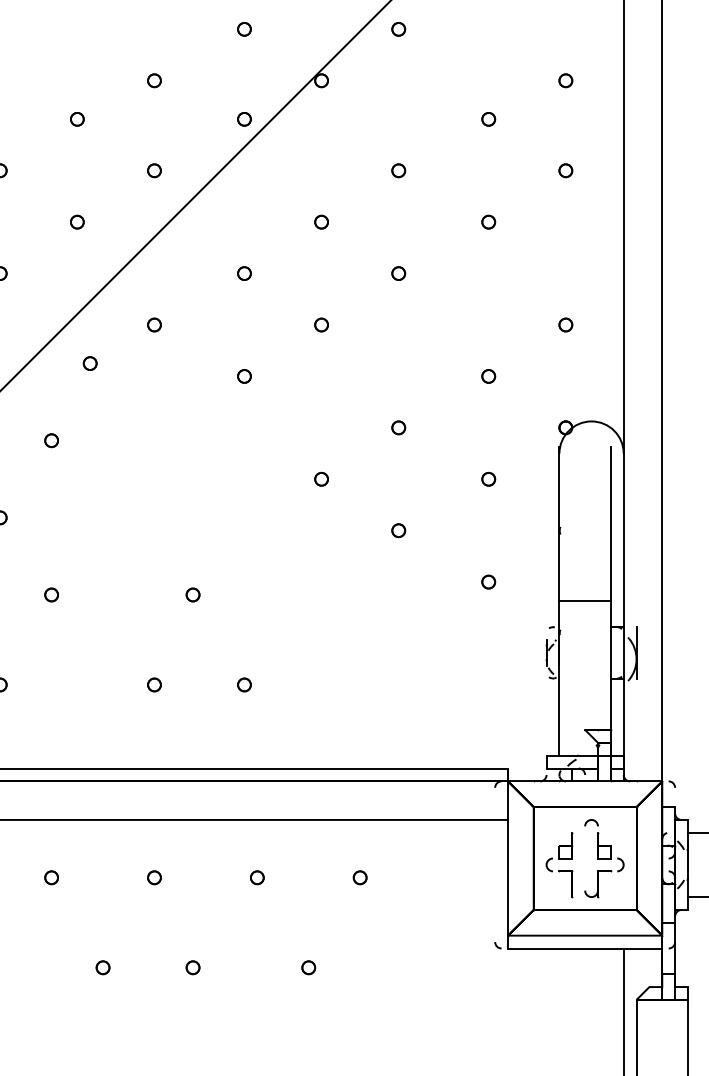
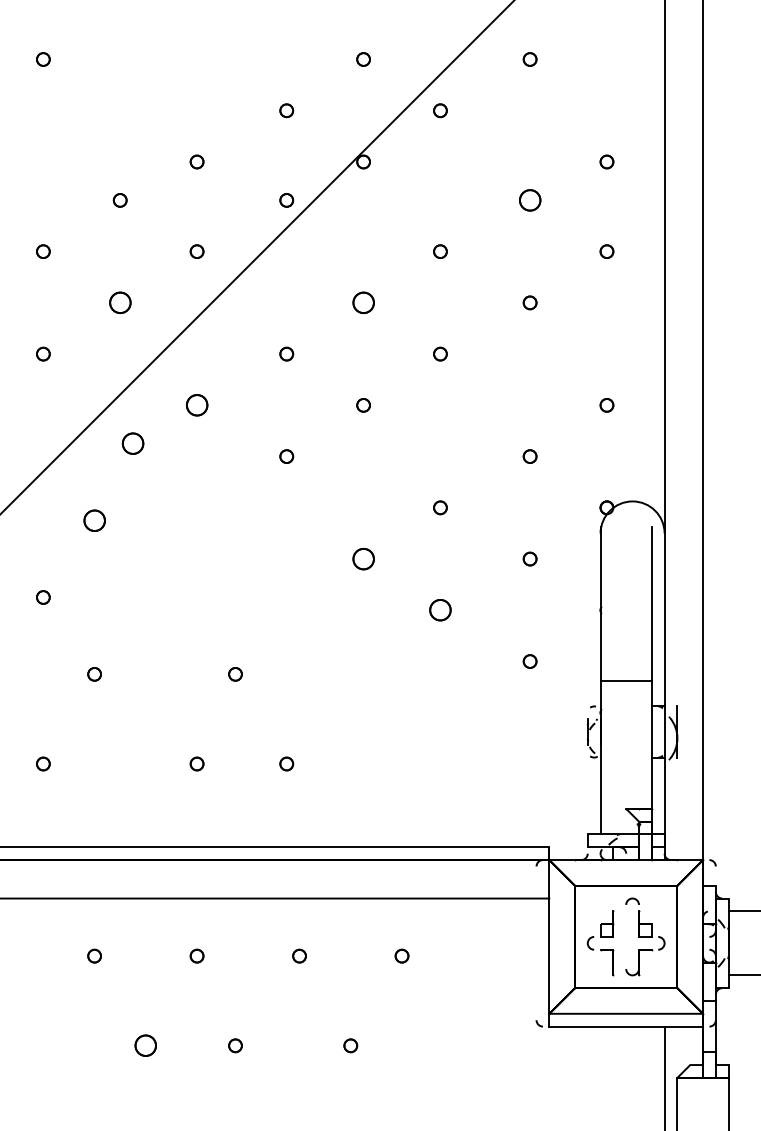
part: (488, 119) -> (529, 200), size x1.6
part: (76, 221) -> (119, 302), size x1.6
part: (321, 221) -> (363, 302), size x1.6
part: (153, 325) -> (196, 405), size x1.6
part: (89, 363) -> (132, 443), size x1.6
part: (51, 440) -> (94, 520), size x1.6
part: (321, 478) -> (363, 558), size x1.6
part: (398, 530) -> (440, 610), size x1.6
part: (102, 967) -> (145, 1045), size x1.6

